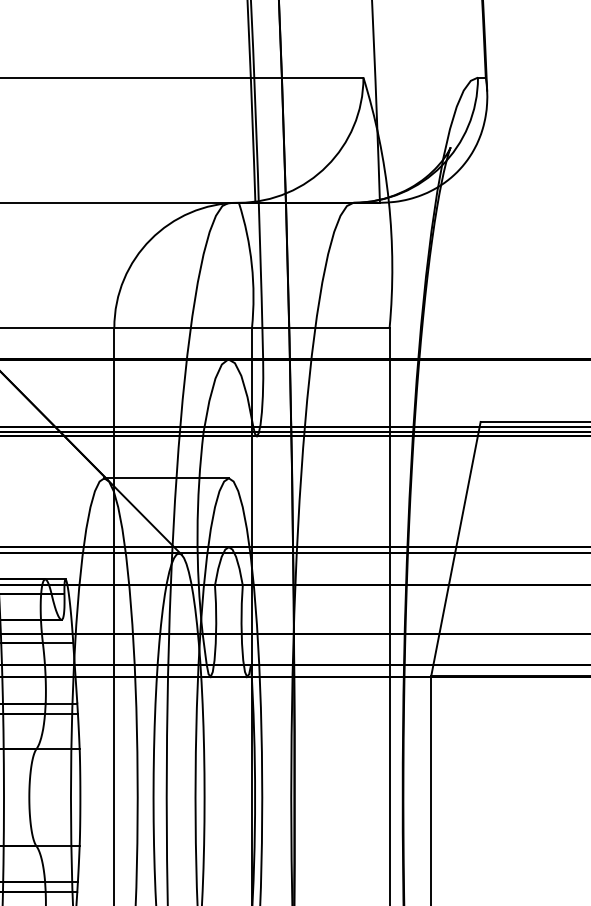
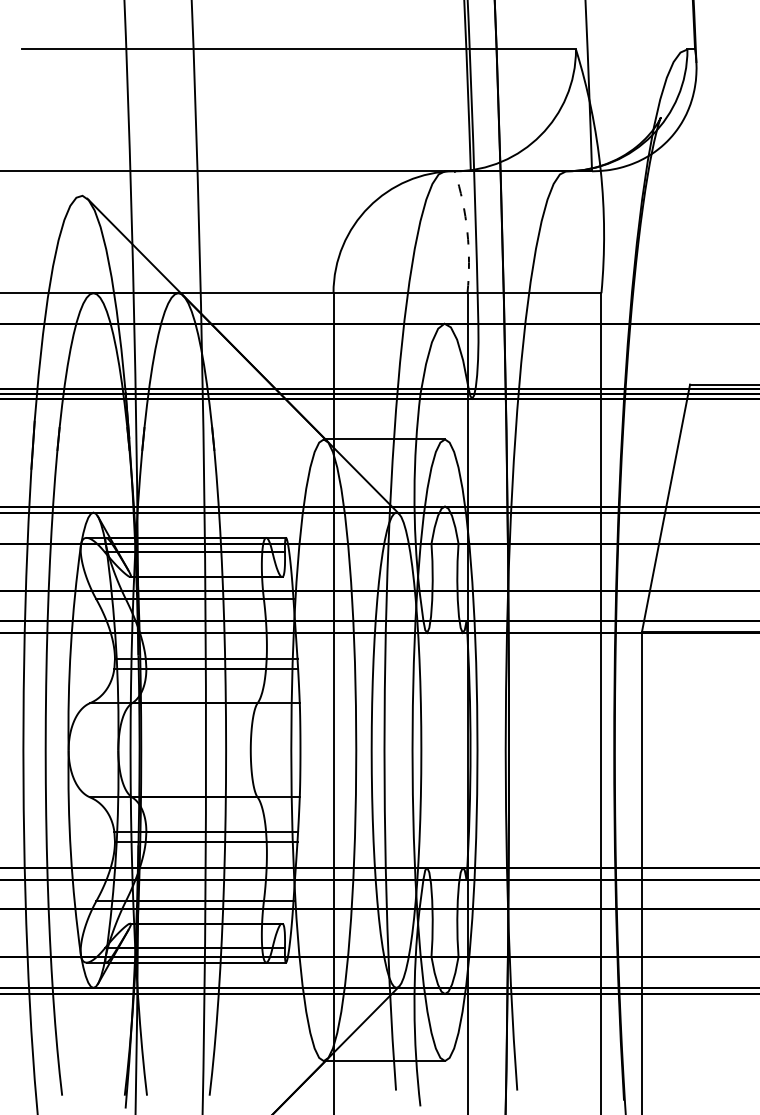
arc: (251, 264) -> (467, 231), solid -> dashed

